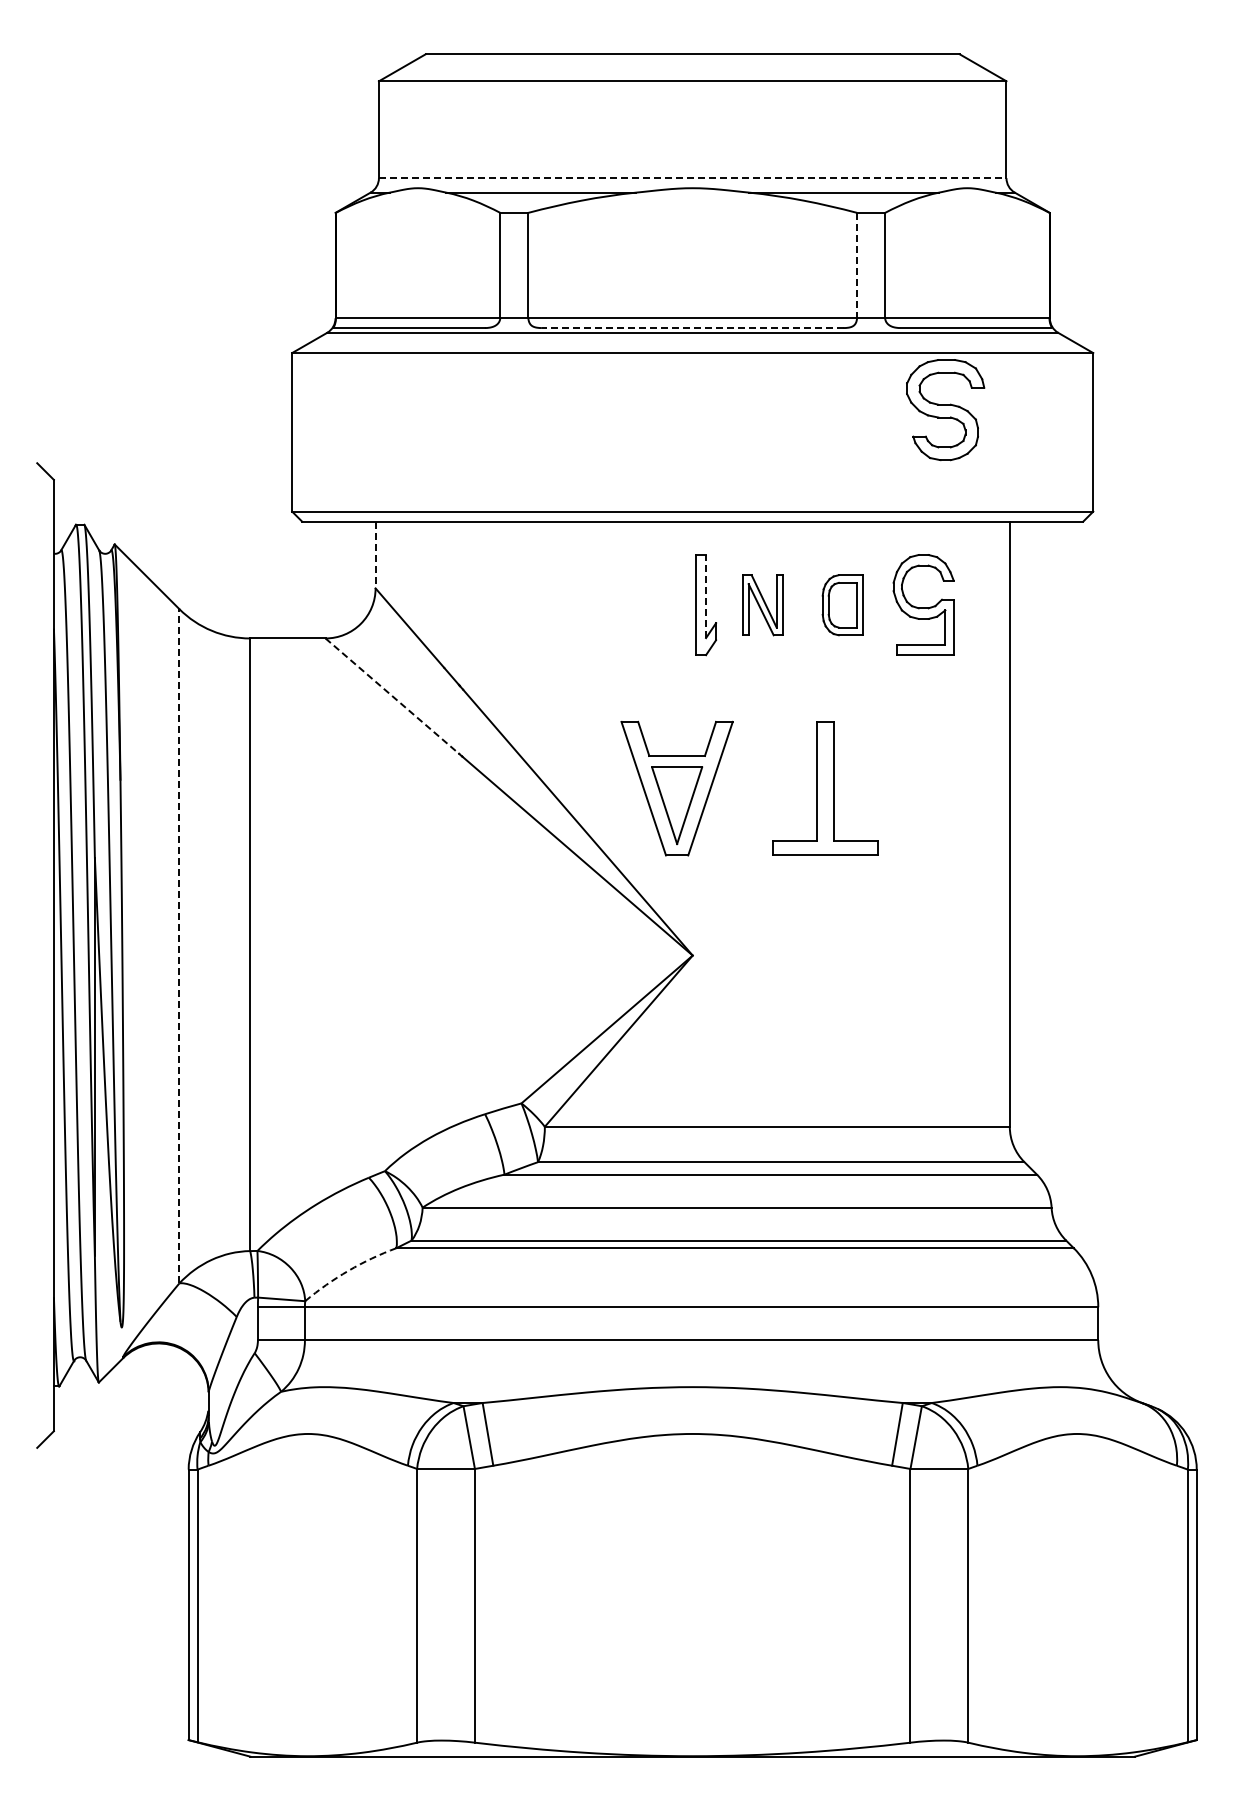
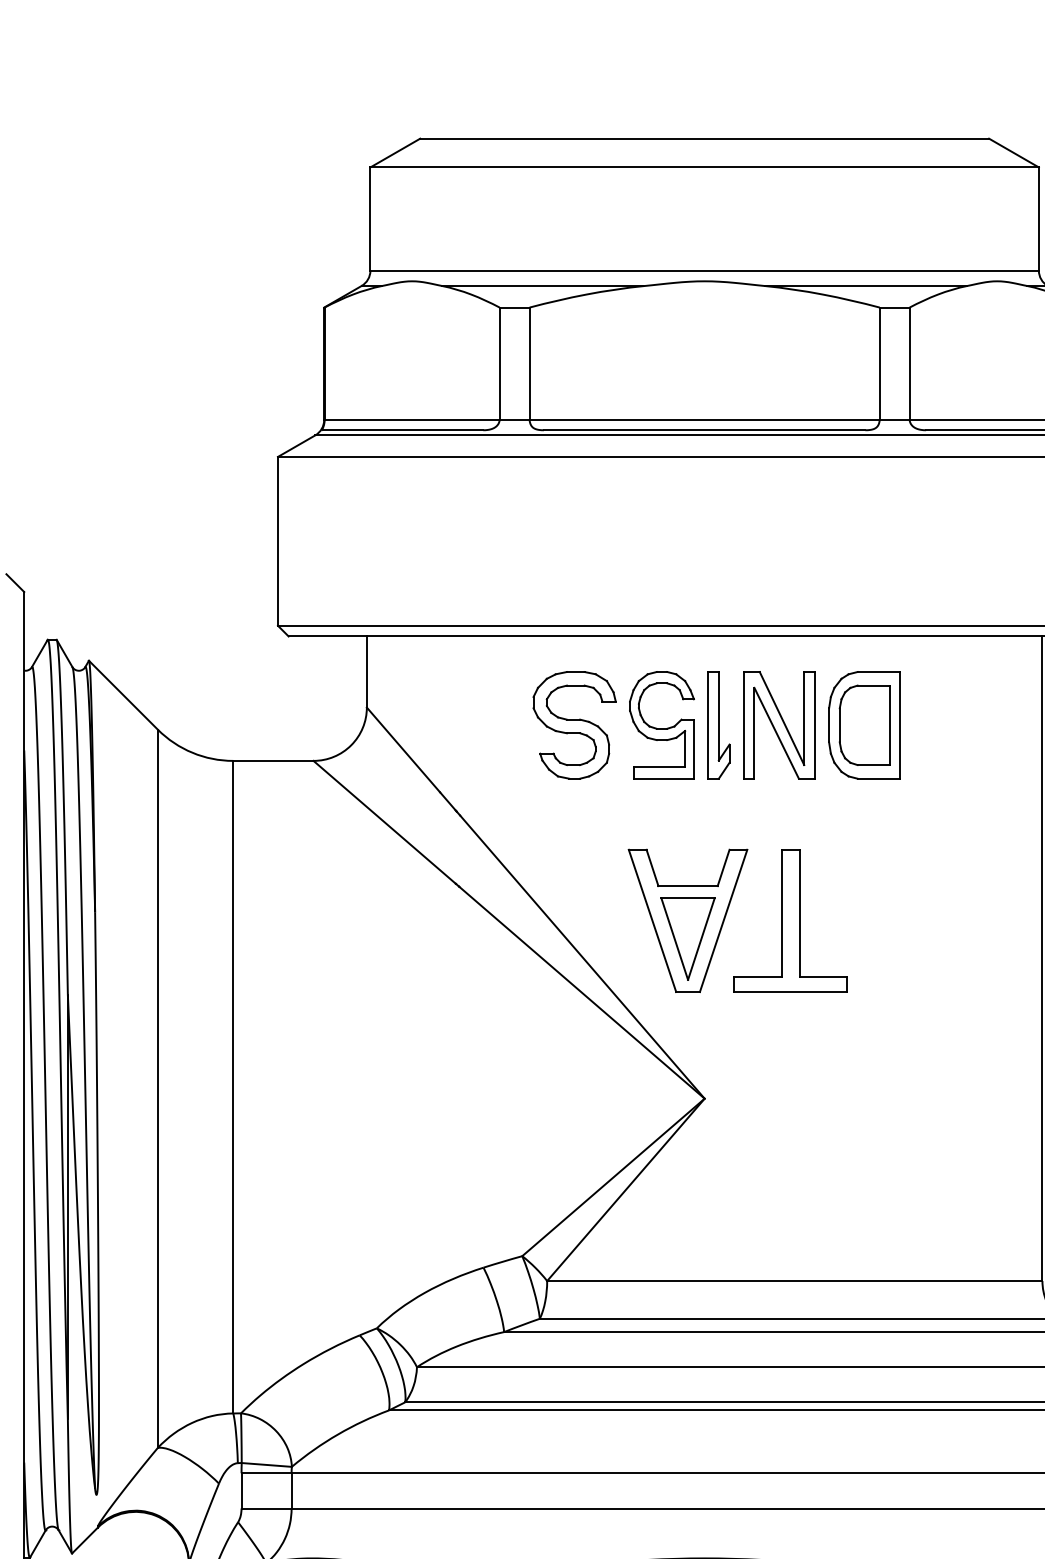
line: (692, 178) -> (704, 270), dashed -> solid
line: (857, 265) -> (880, 363), dashed -> solid
line: (692, 328) -> (704, 430), dashed -> solid
part: (945, 410) -> (574, 725), moved
line: (375, 555) -> (366, 672), dashed -> solid
line: (706, 596) -> (719, 716), dashed -> solid
part: (923, 604) -> (661, 724), moved
part: (762, 605) -> (779, 725), size x1.67
part: (842, 605) -> (864, 725), size x1.67
line: (392, 696) -> (384, 822), dashed -> solid
part: (825, 788) -> (790, 920), moved
line: (179, 945) -> (157, 1087), dashed -> solid
arc: (348, 1270) -> (338, 1434), dashed -> solid

